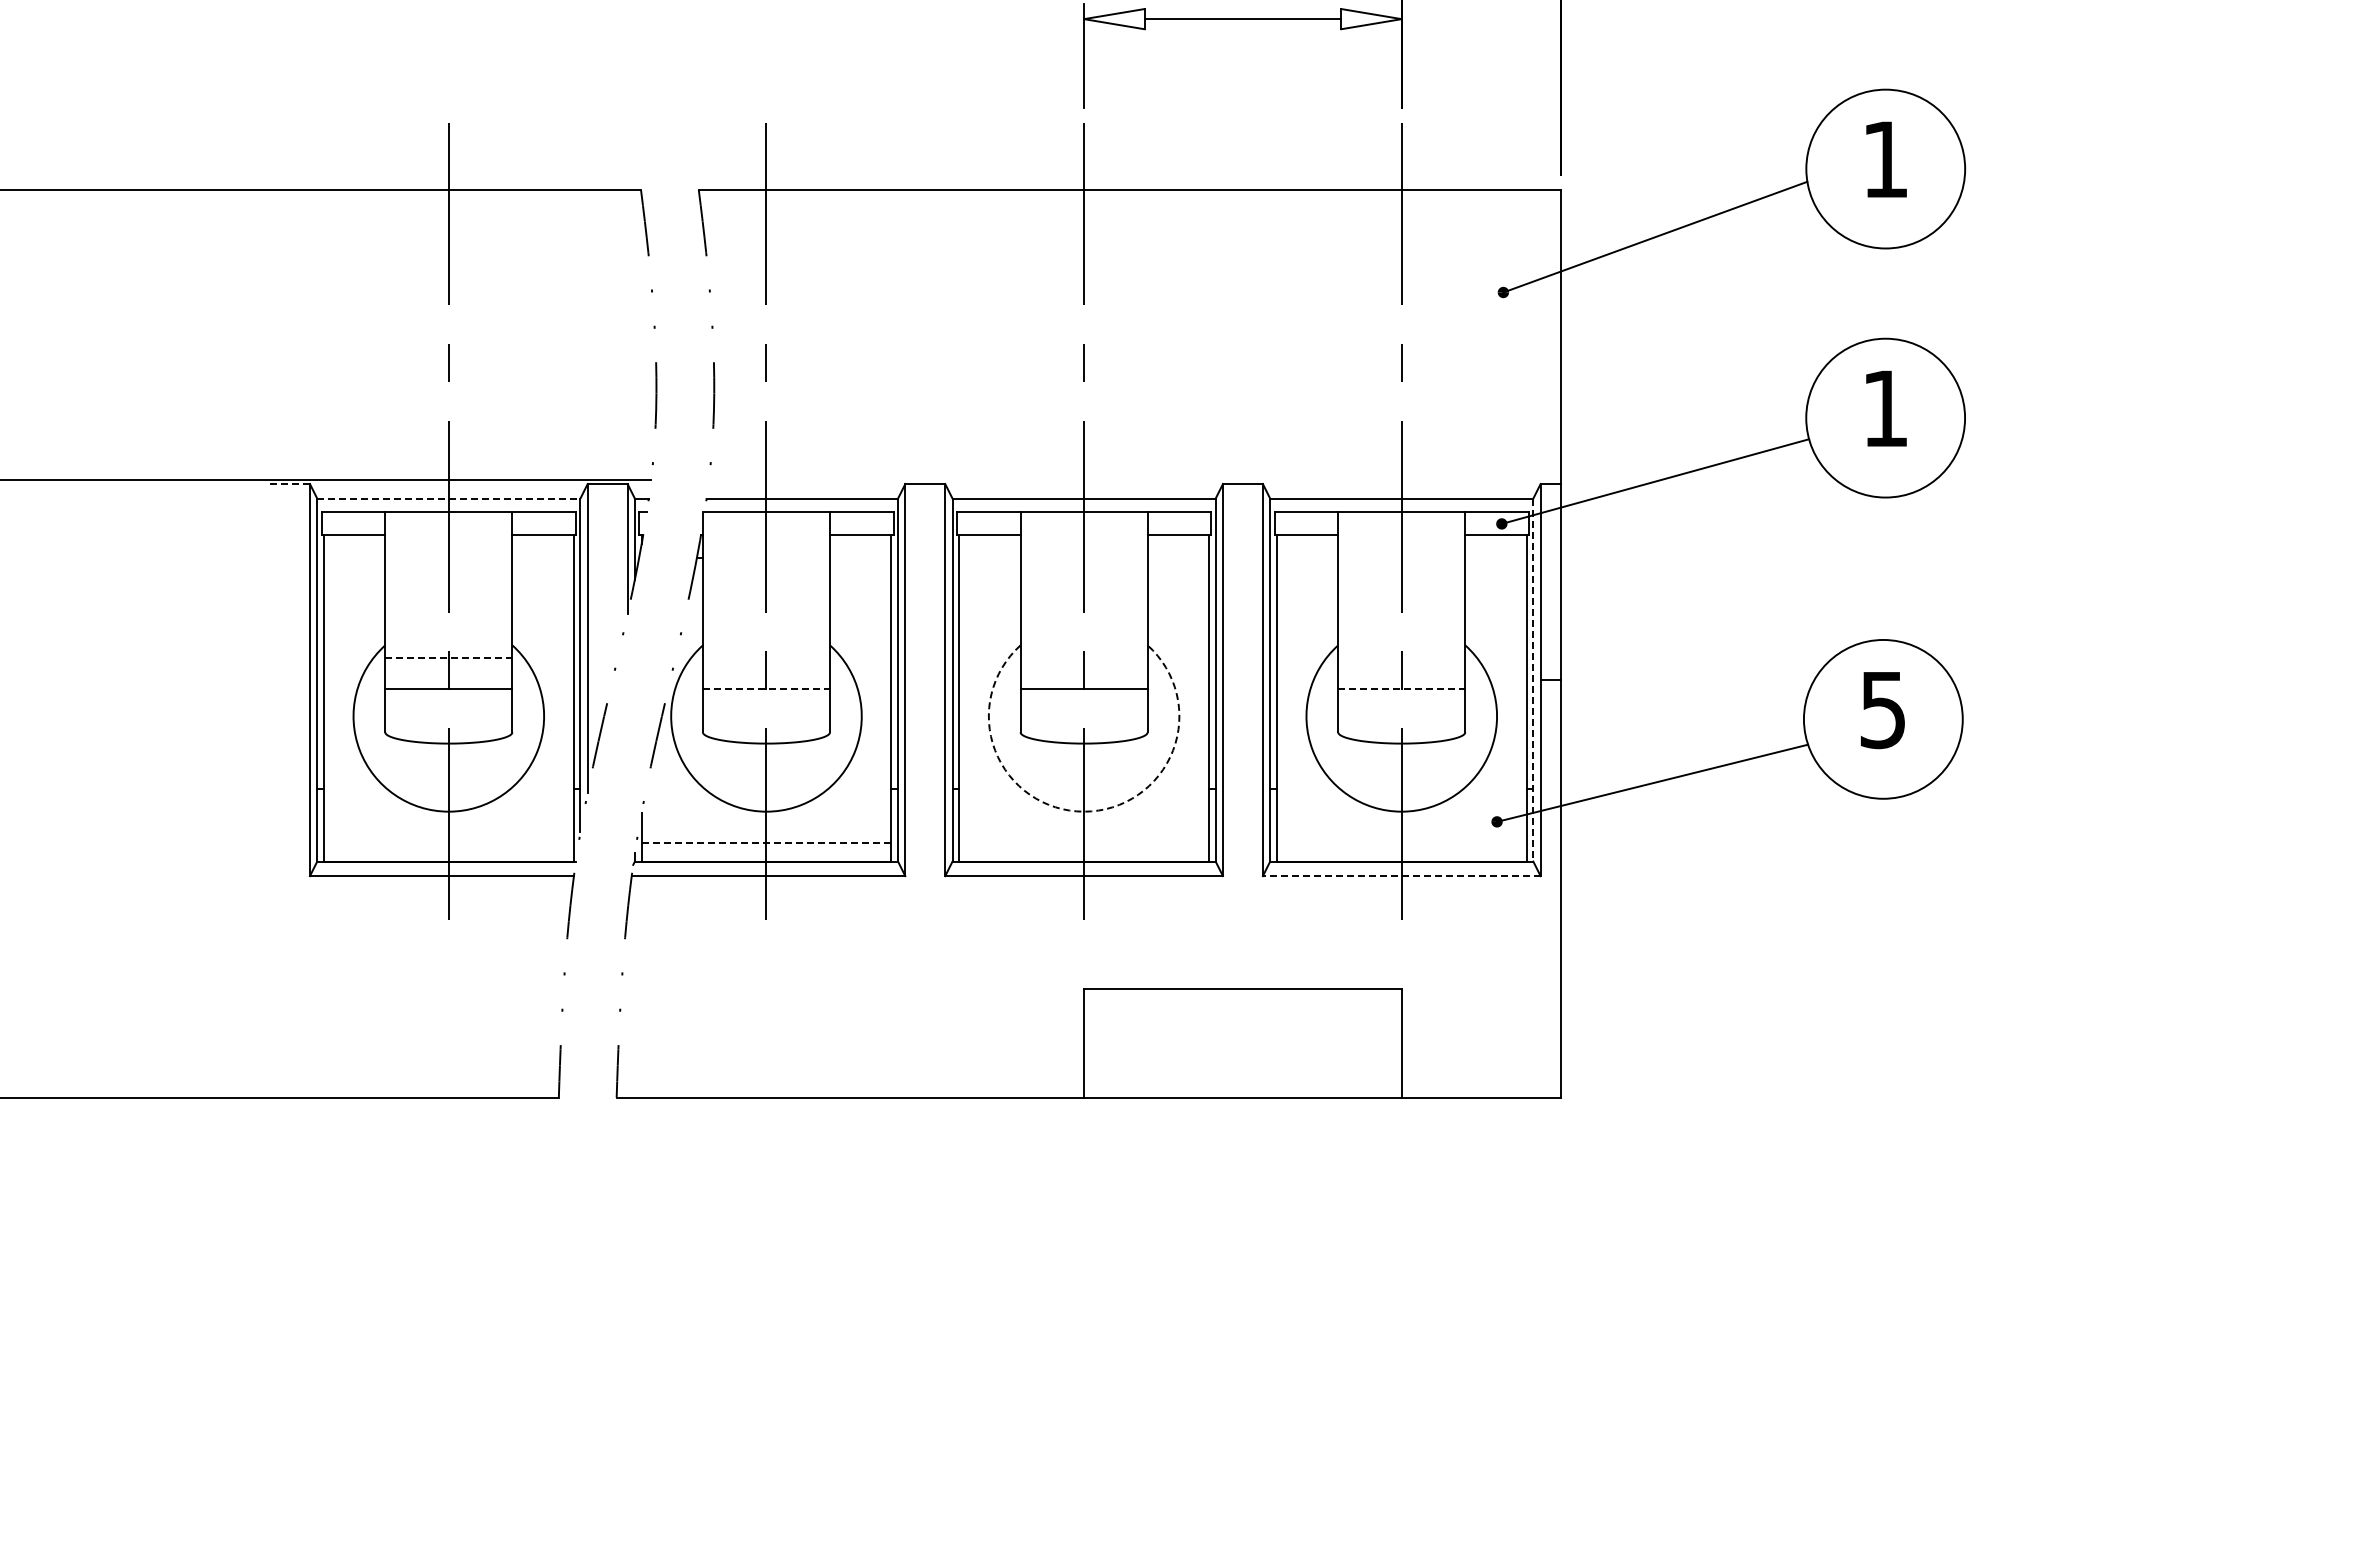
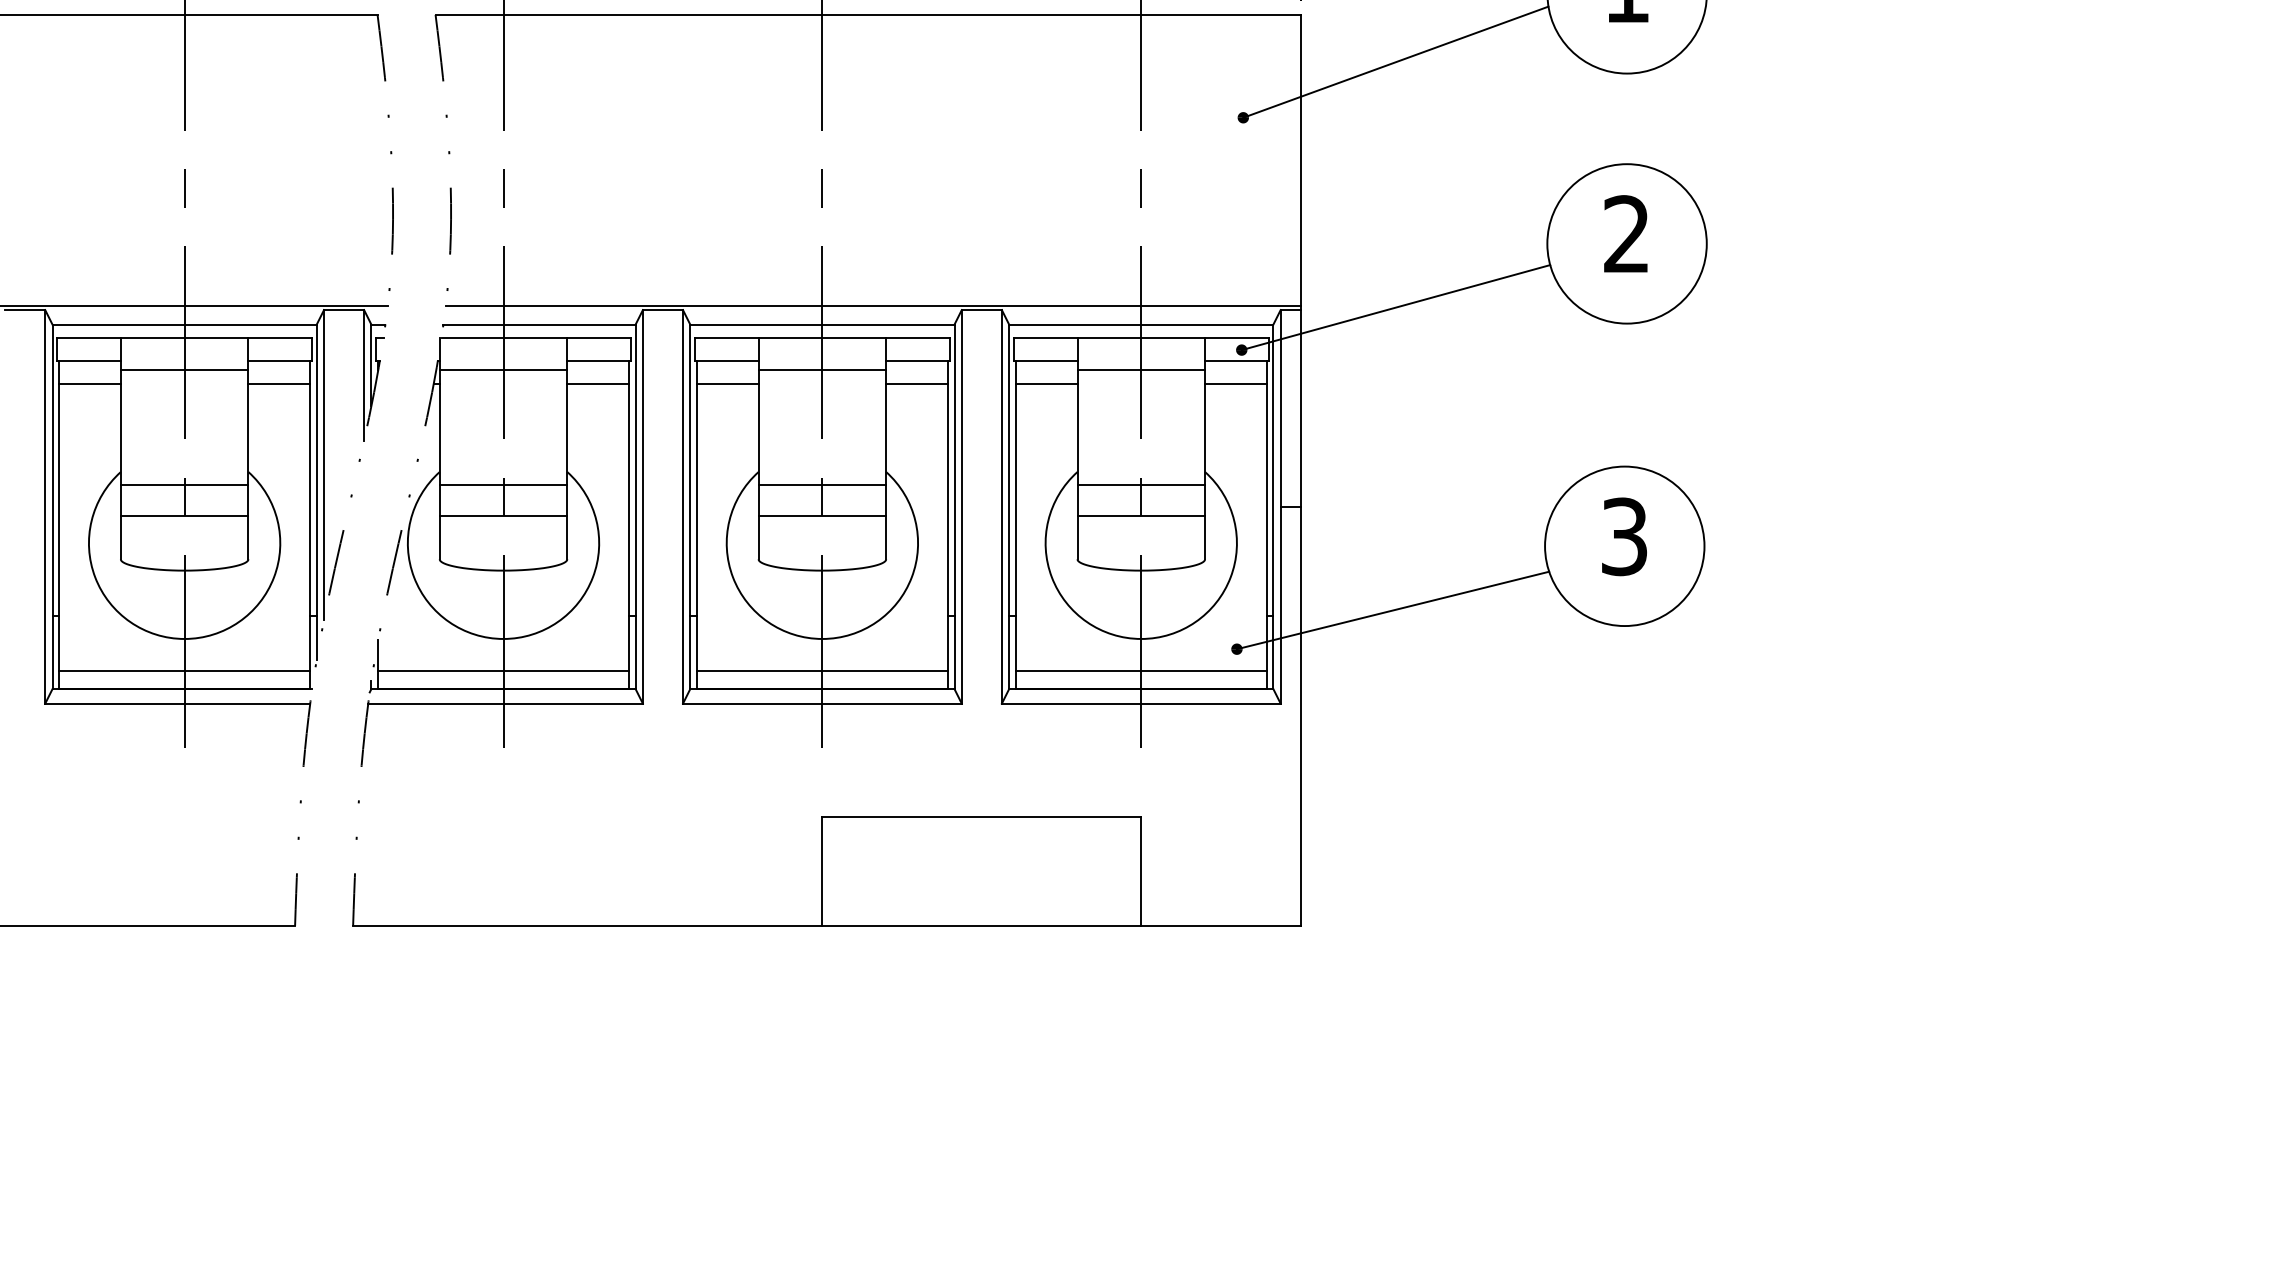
text: (1884, 407) -> (1625, 233), 1 -> 2
line: (1134, 480) -> (872, 306), added
line: (290, 484) -> (25, 310), dashed -> solid
line: (448, 498) -> (184, 324), dashed -> solid
line: (448, 543) -> (184, 369), added
line: (766, 543) -> (503, 369), added
line: (1083, 543) -> (821, 369), added
line: (1401, 543) -> (1141, 369), added
line: (354, 557) -> (89, 383), added
line: (542, 557) -> (278, 383), added
line: (860, 557) -> (597, 383), added
line: (989, 557) -> (727, 383), added
line: (1177, 557) -> (916, 383), added
line: (1307, 557) -> (1046, 383), added
line: (1495, 557) -> (1235, 383), added
line: (448, 658) -> (184, 485), dashed -> solid
line: (766, 658) -> (503, 485), added
line: (1083, 658) -> (821, 485), added
line: (1401, 658) -> (1141, 485), added
line: (1533, 680) -> (1273, 507), dashed -> solid
line: (766, 689) -> (503, 516), dashed -> solid
line: (1401, 689) -> (1141, 516), dashed -> solid
text: (1882, 709) -> (1623, 536), 5 -> 3
arc: (1084, 811) -> (822, 638), dashed -> solid
line: (448, 843) -> (184, 670), added
line: (766, 843) -> (503, 670), dashed -> solid
line: (1083, 843) -> (821, 670), added
line: (1401, 843) -> (1141, 670), added
line: (1401, 876) -> (1141, 704), dashed -> solid

